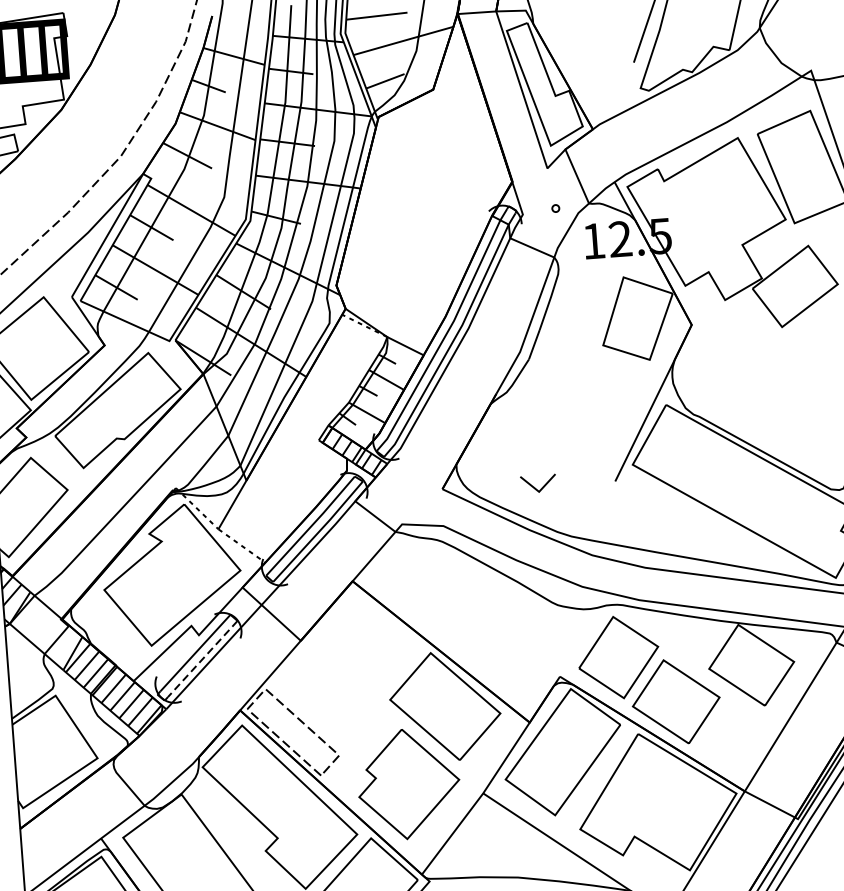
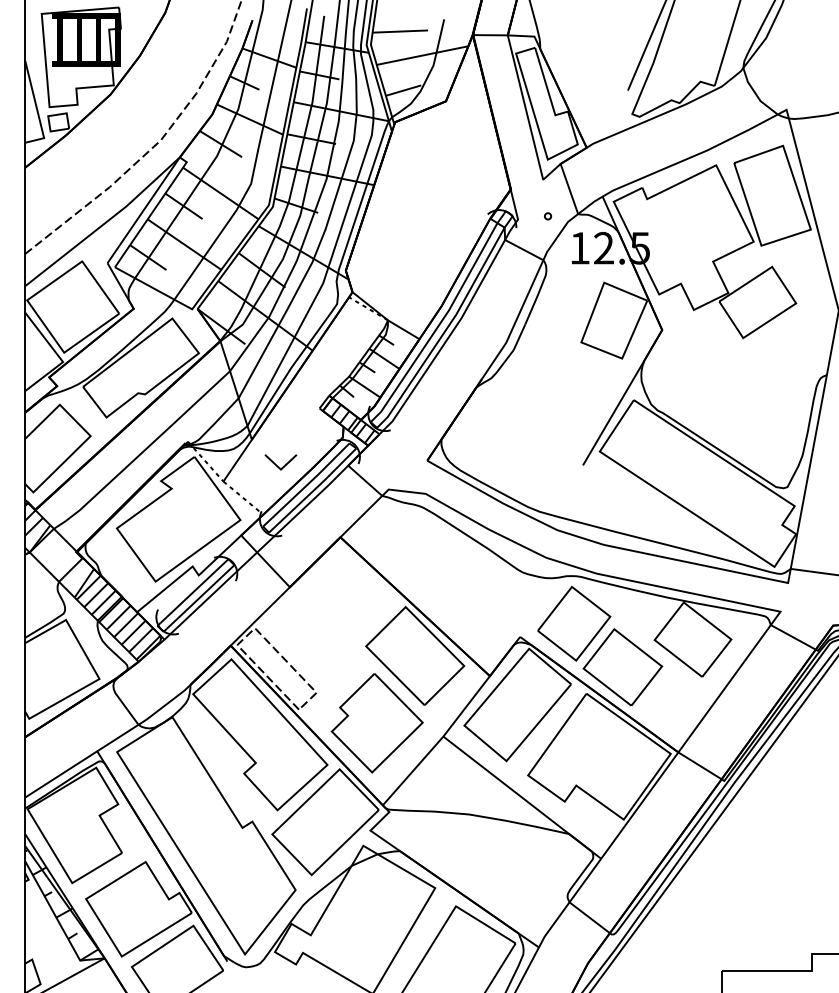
part: (538, 484) -> (280, 462), moved
line: (202, 659) -> (200, 597), dashed -> solid

